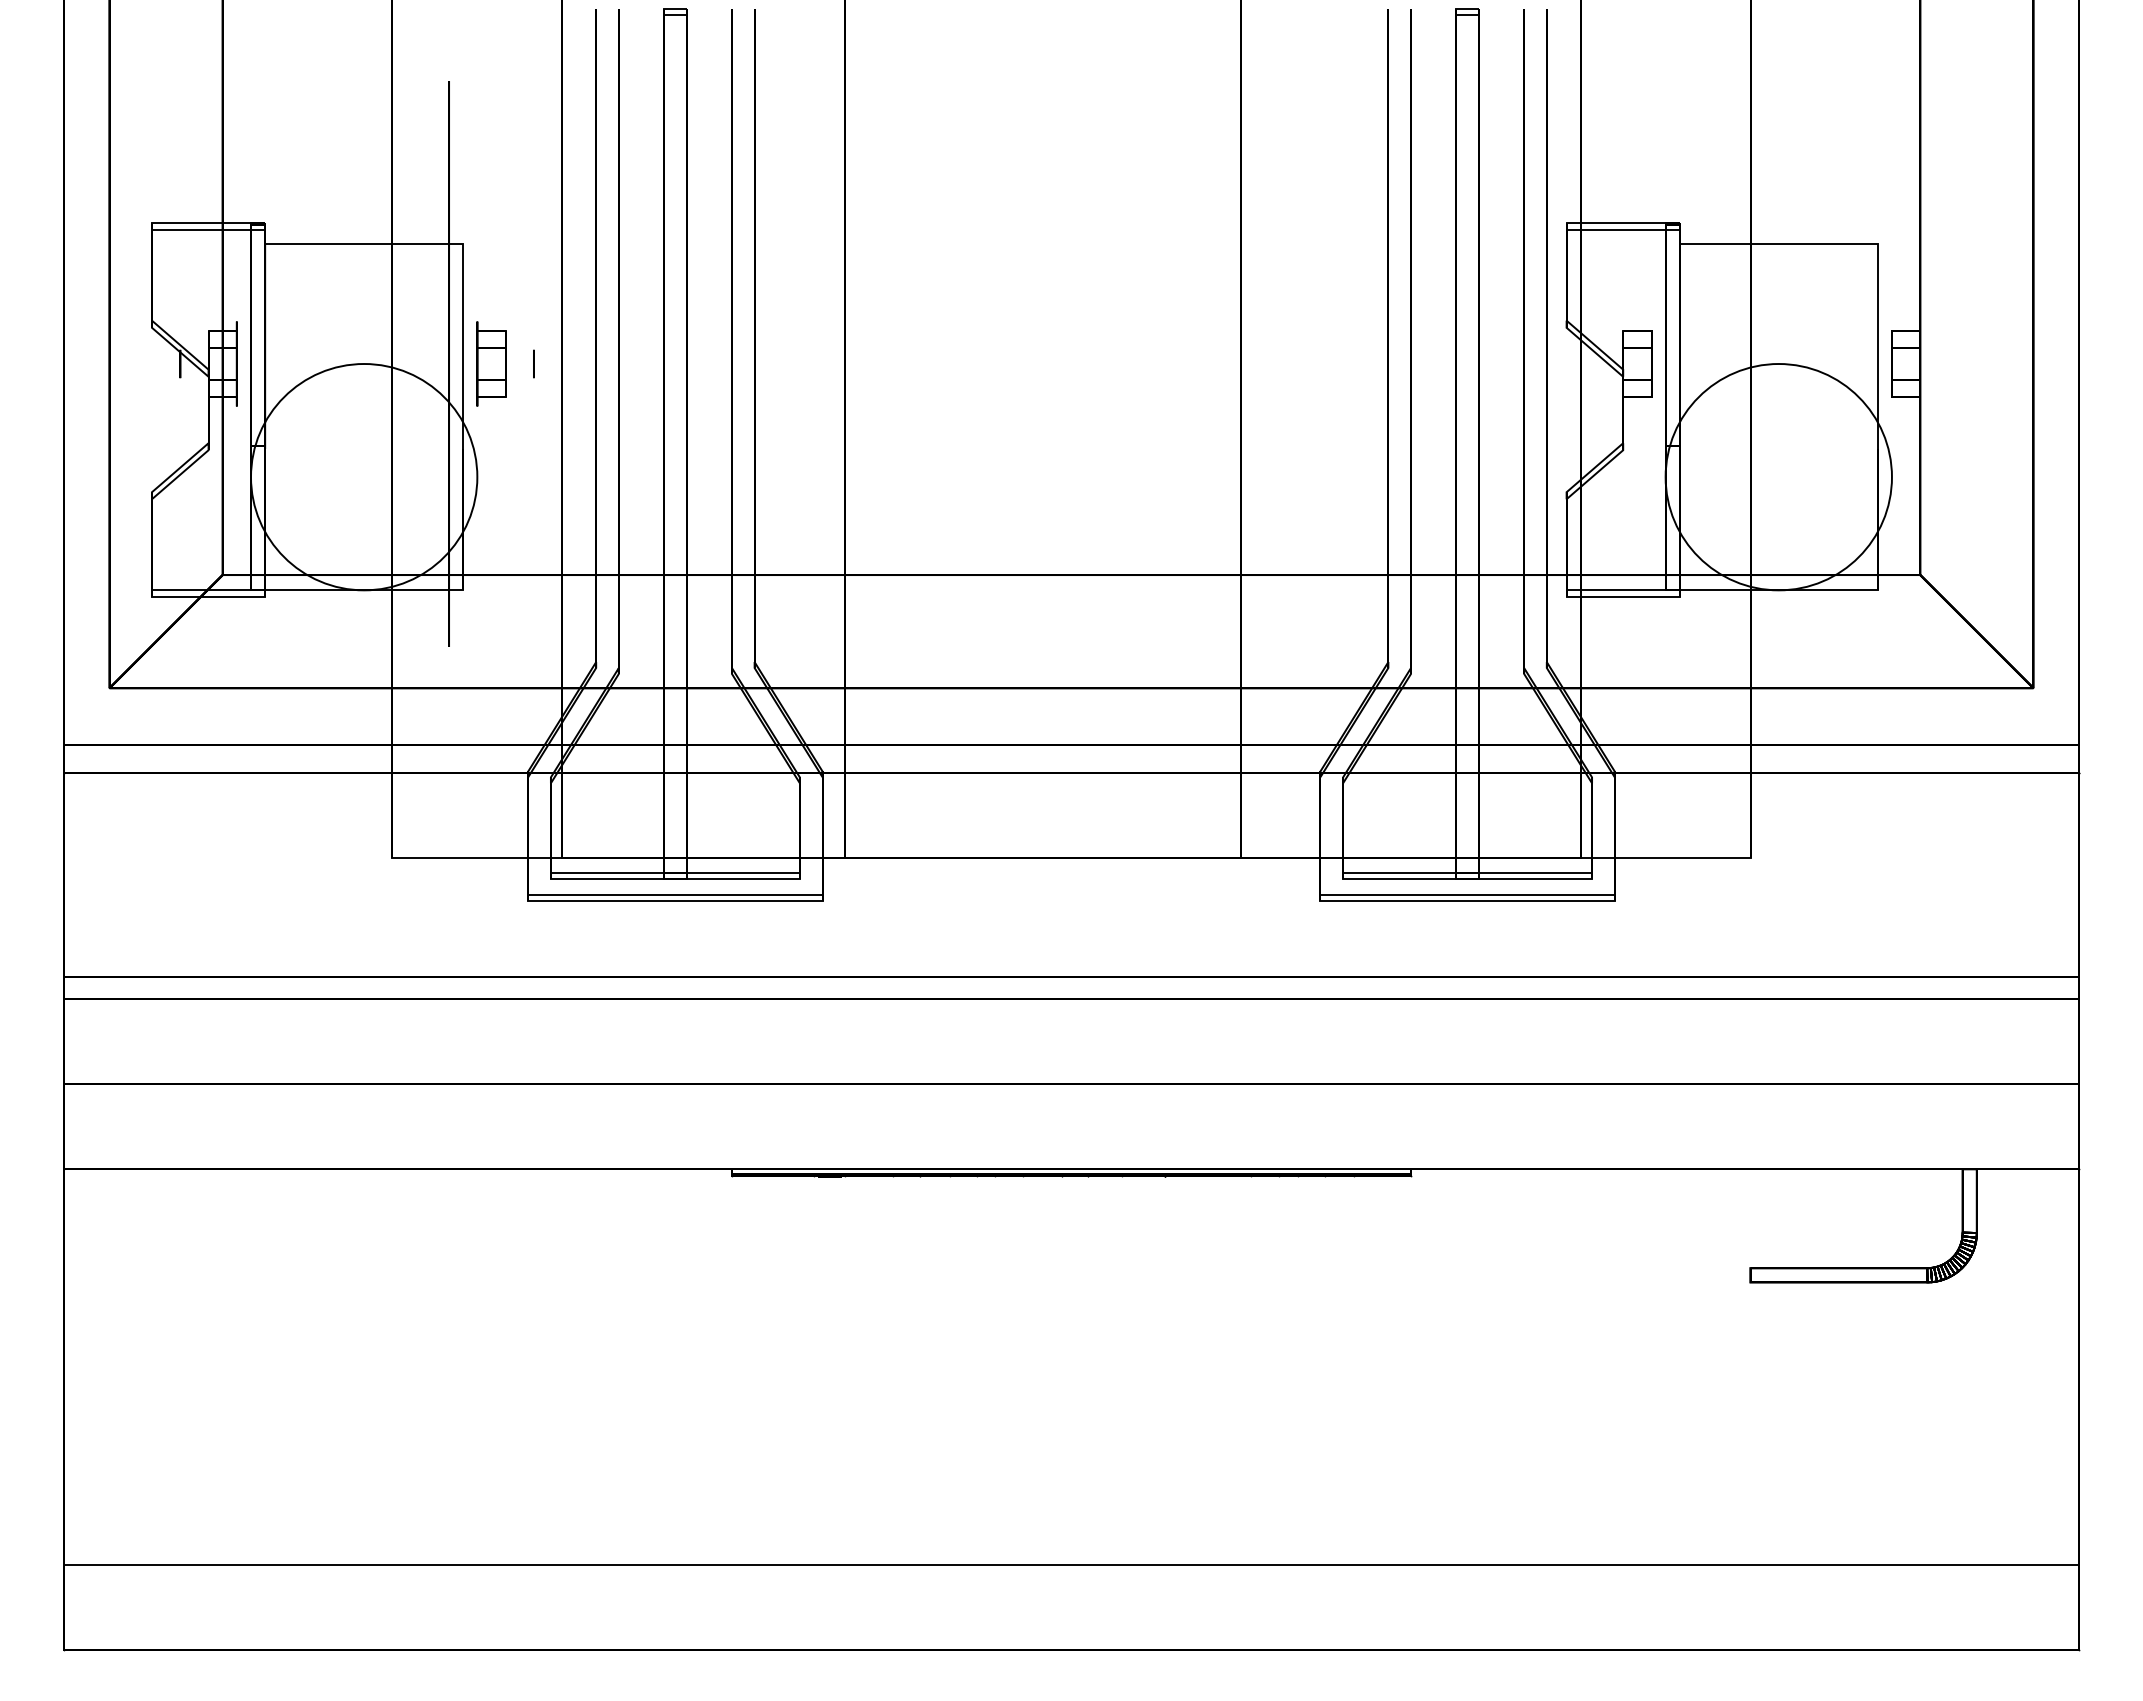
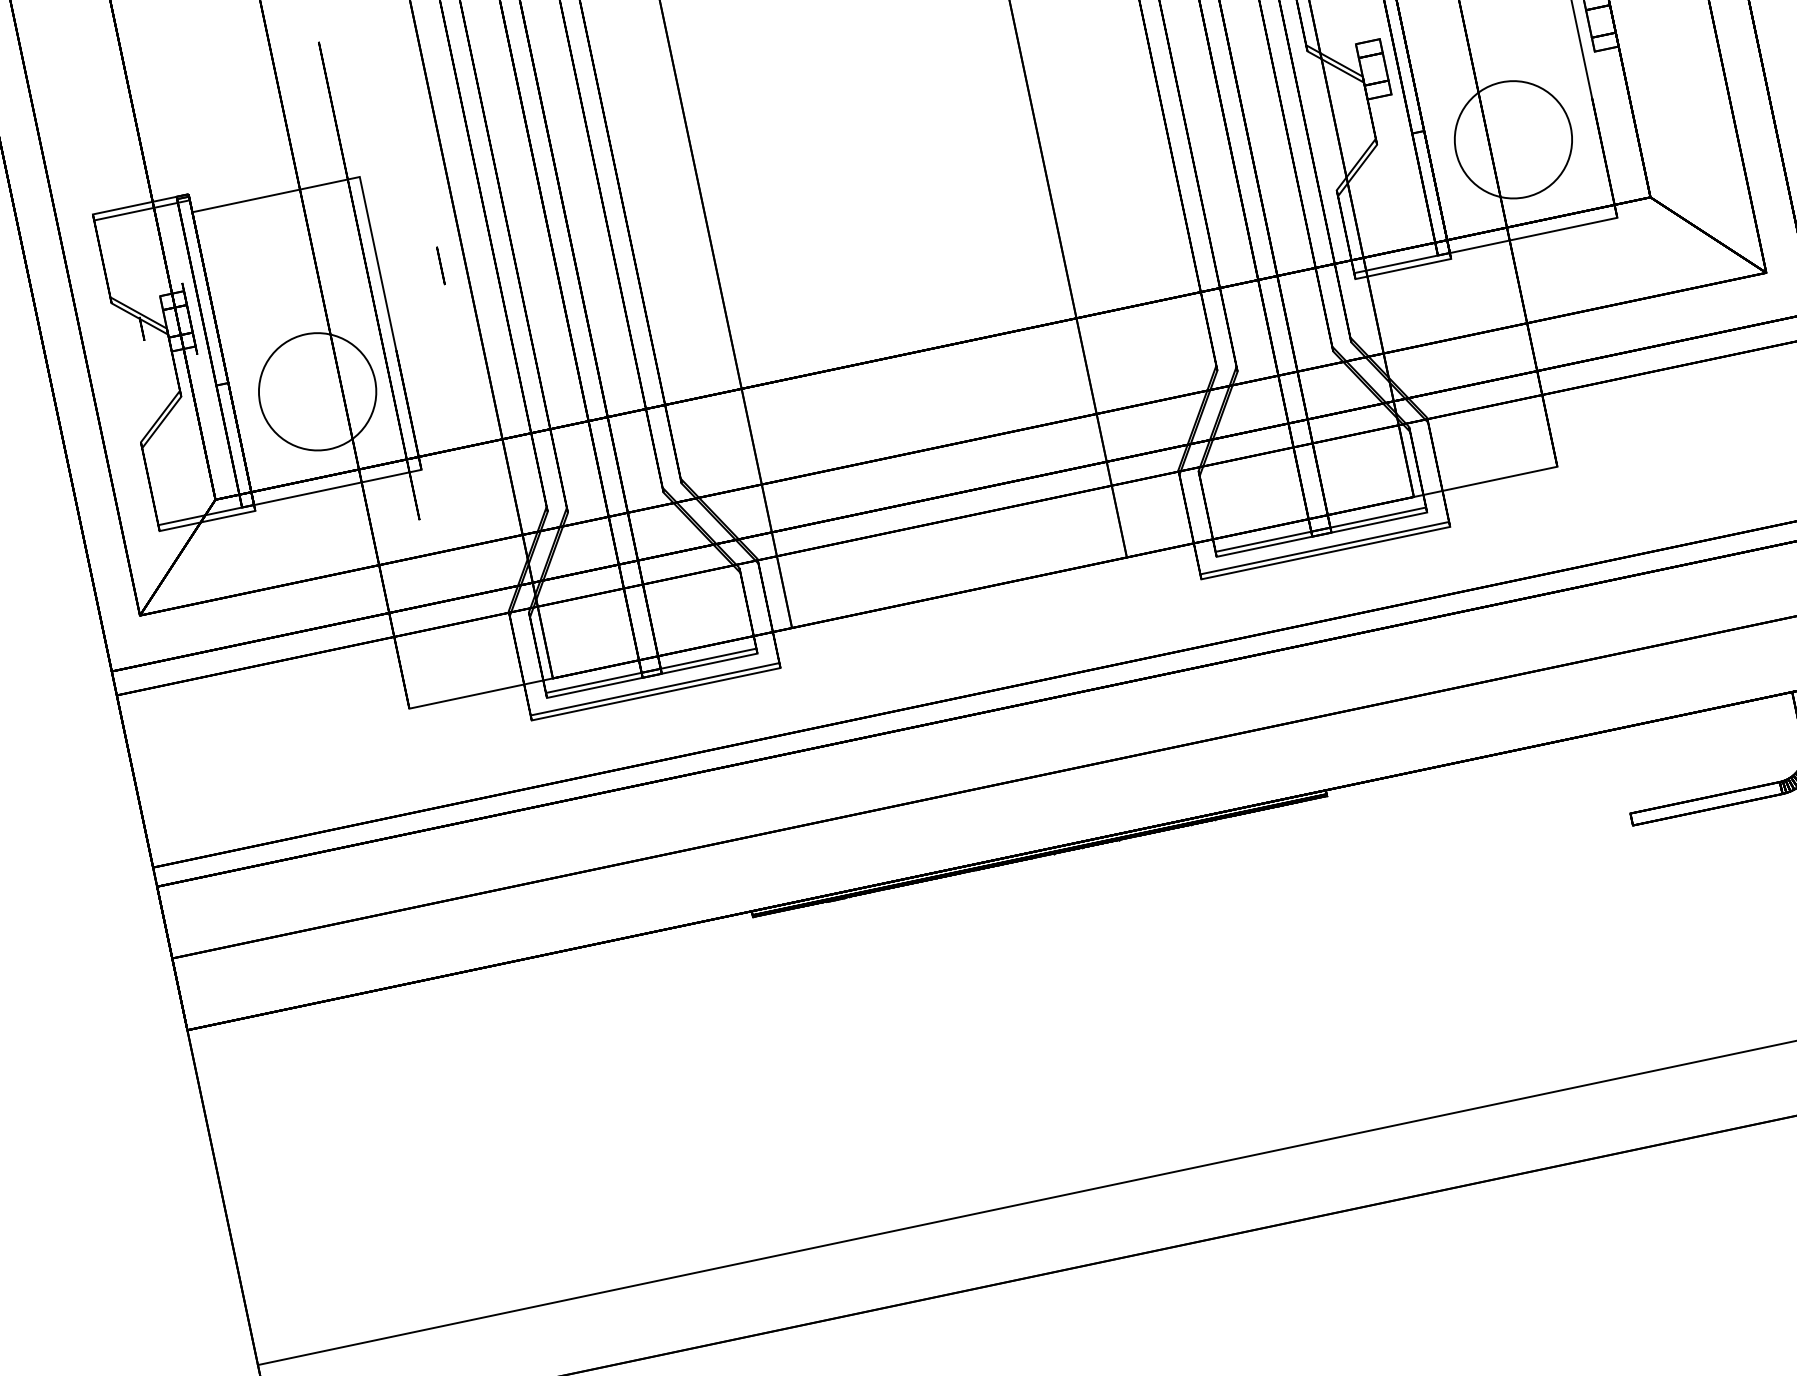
part: (491, 363) -> (405, 273), removed
circle: (533, 363) -> (440, 265), size x1.6
circle: (364, 477) -> (317, 392), size x0.6
circle: (1778, 477) -> (1513, 140), size x0.6

